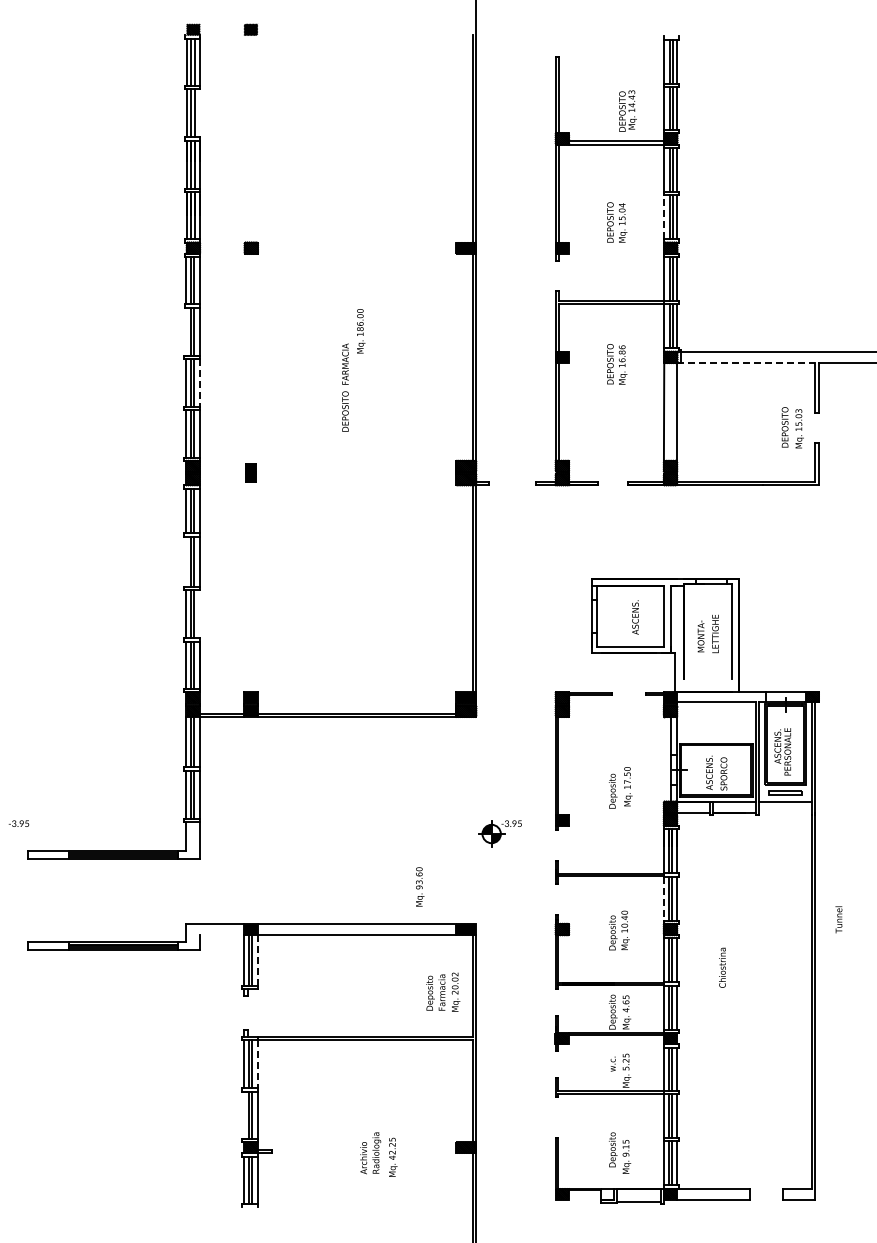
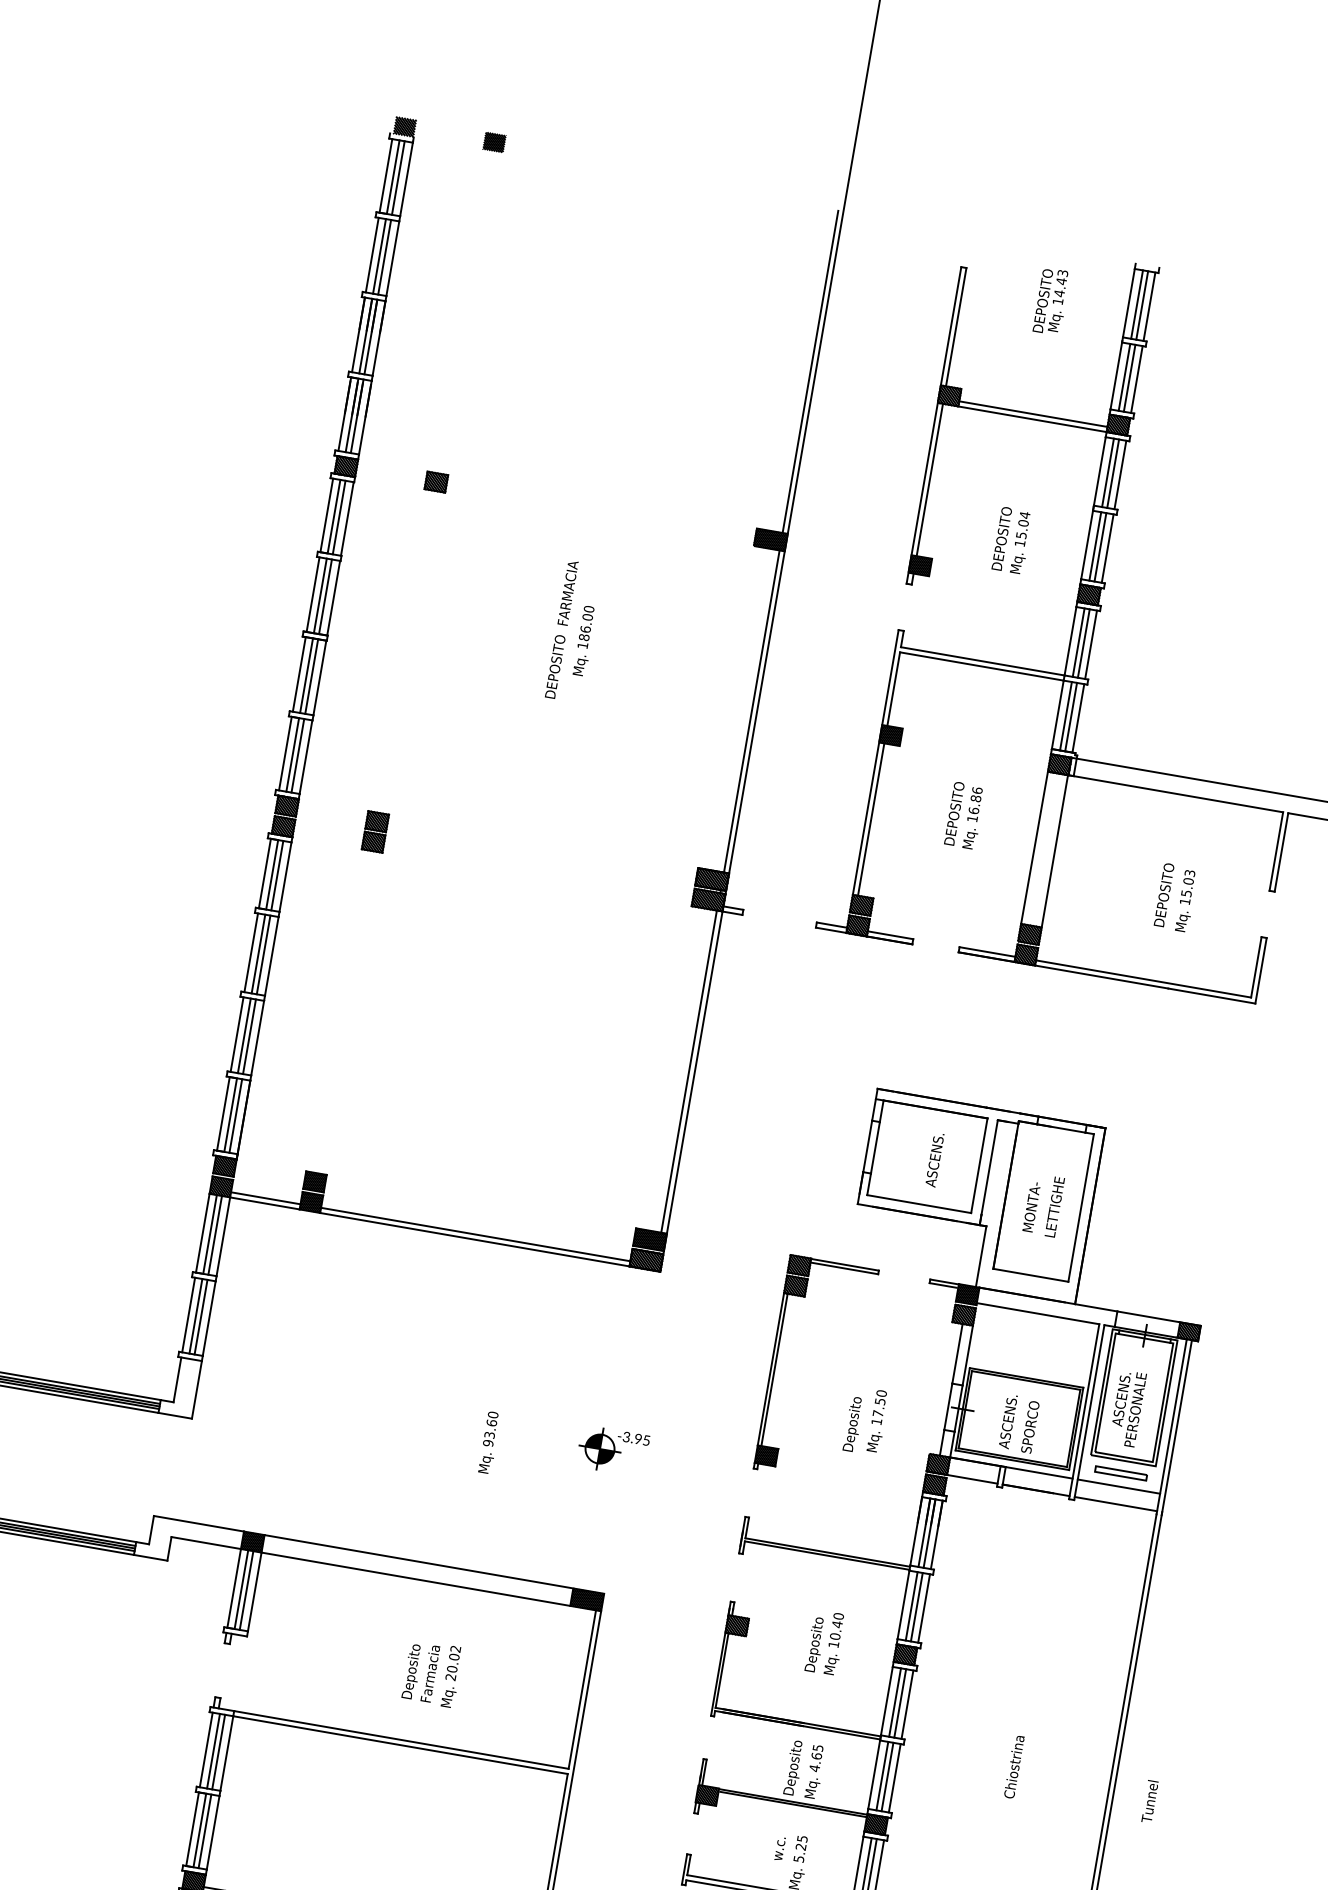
text: (627, 110) -> (1051, 300), moved
line: (200, 113) -> (393, 259), added
line: (664, 217) -> (1087, 545), dashed -> solid
line: (186, 331) -> (313, 594), added
line: (746, 362) -> (1176, 793), dashed -> solid
text: (617, 364) -> (965, 816), moved
line: (199, 382) -> (319, 677), dashed -> solid
text: (345, 387) -> (561, 629), moved
text: (792, 427) -> (1175, 897), moved
part: (250, 472) -> (374, 830), size x1.43
line: (186, 561) -> (251, 952), added
line: (199, 614) -> (257, 1038), added
line: (707, 679) -> (1030, 1275), added
line: (785, 812) -> (1115, 1503), added
part: (499, 833) -> (612, 1450), moved
text: (420, 886) -> (490, 1442), moved
line: (663, 898) -> (902, 1604), dashed -> solid
text: (838, 919) -> (1149, 1801), moved
line: (221, 935) -> (205, 1543), added
line: (257, 959) -> (254, 1590), dashed -> solid
text: (722, 967) -> (1014, 1766), moved
text: (443, 991) -> (432, 1672), moved
line: (257, 1064) -> (226, 1753), dashed -> solid
line: (244, 1114) -> (193, 1828), added

